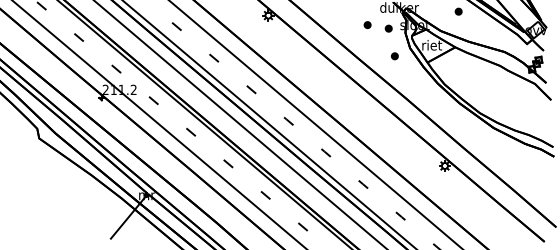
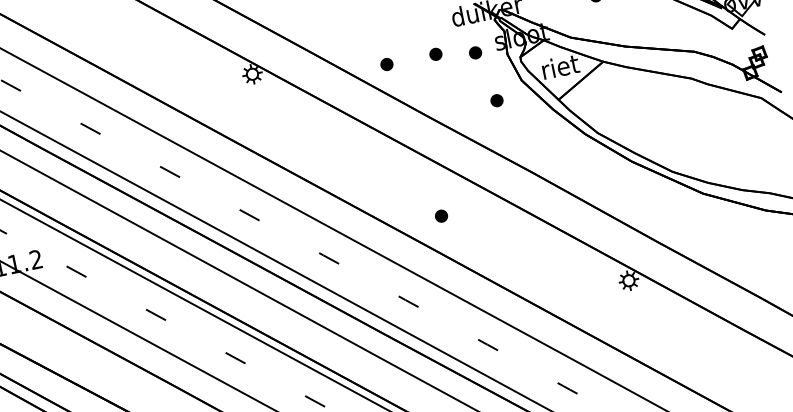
part: (340, 24) -> (386, 63), added
part: (352, 111) -> (440, 216), added

